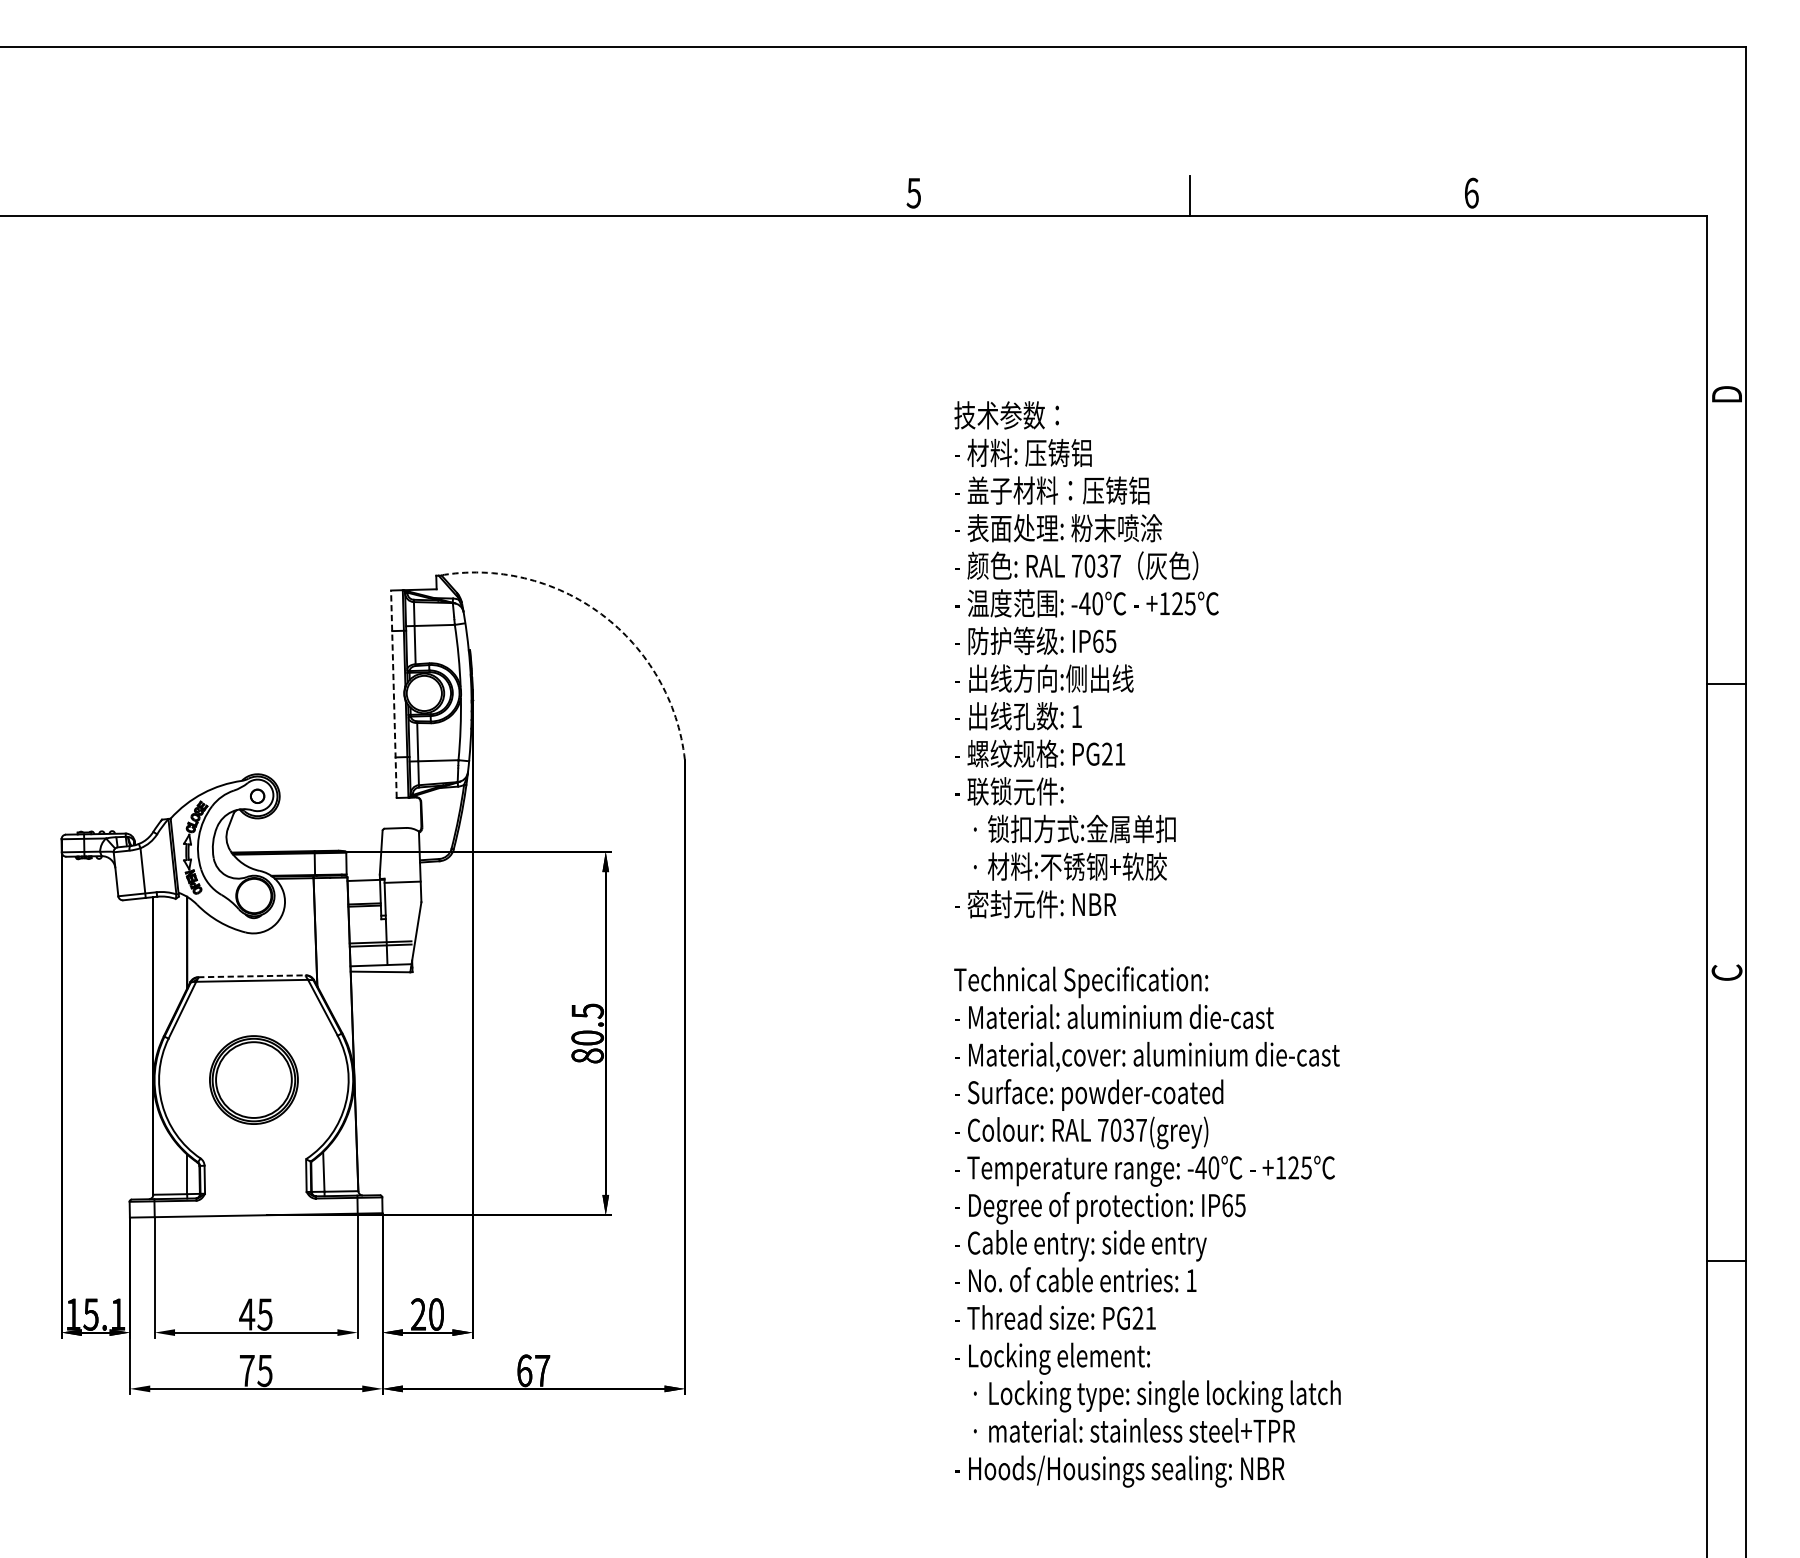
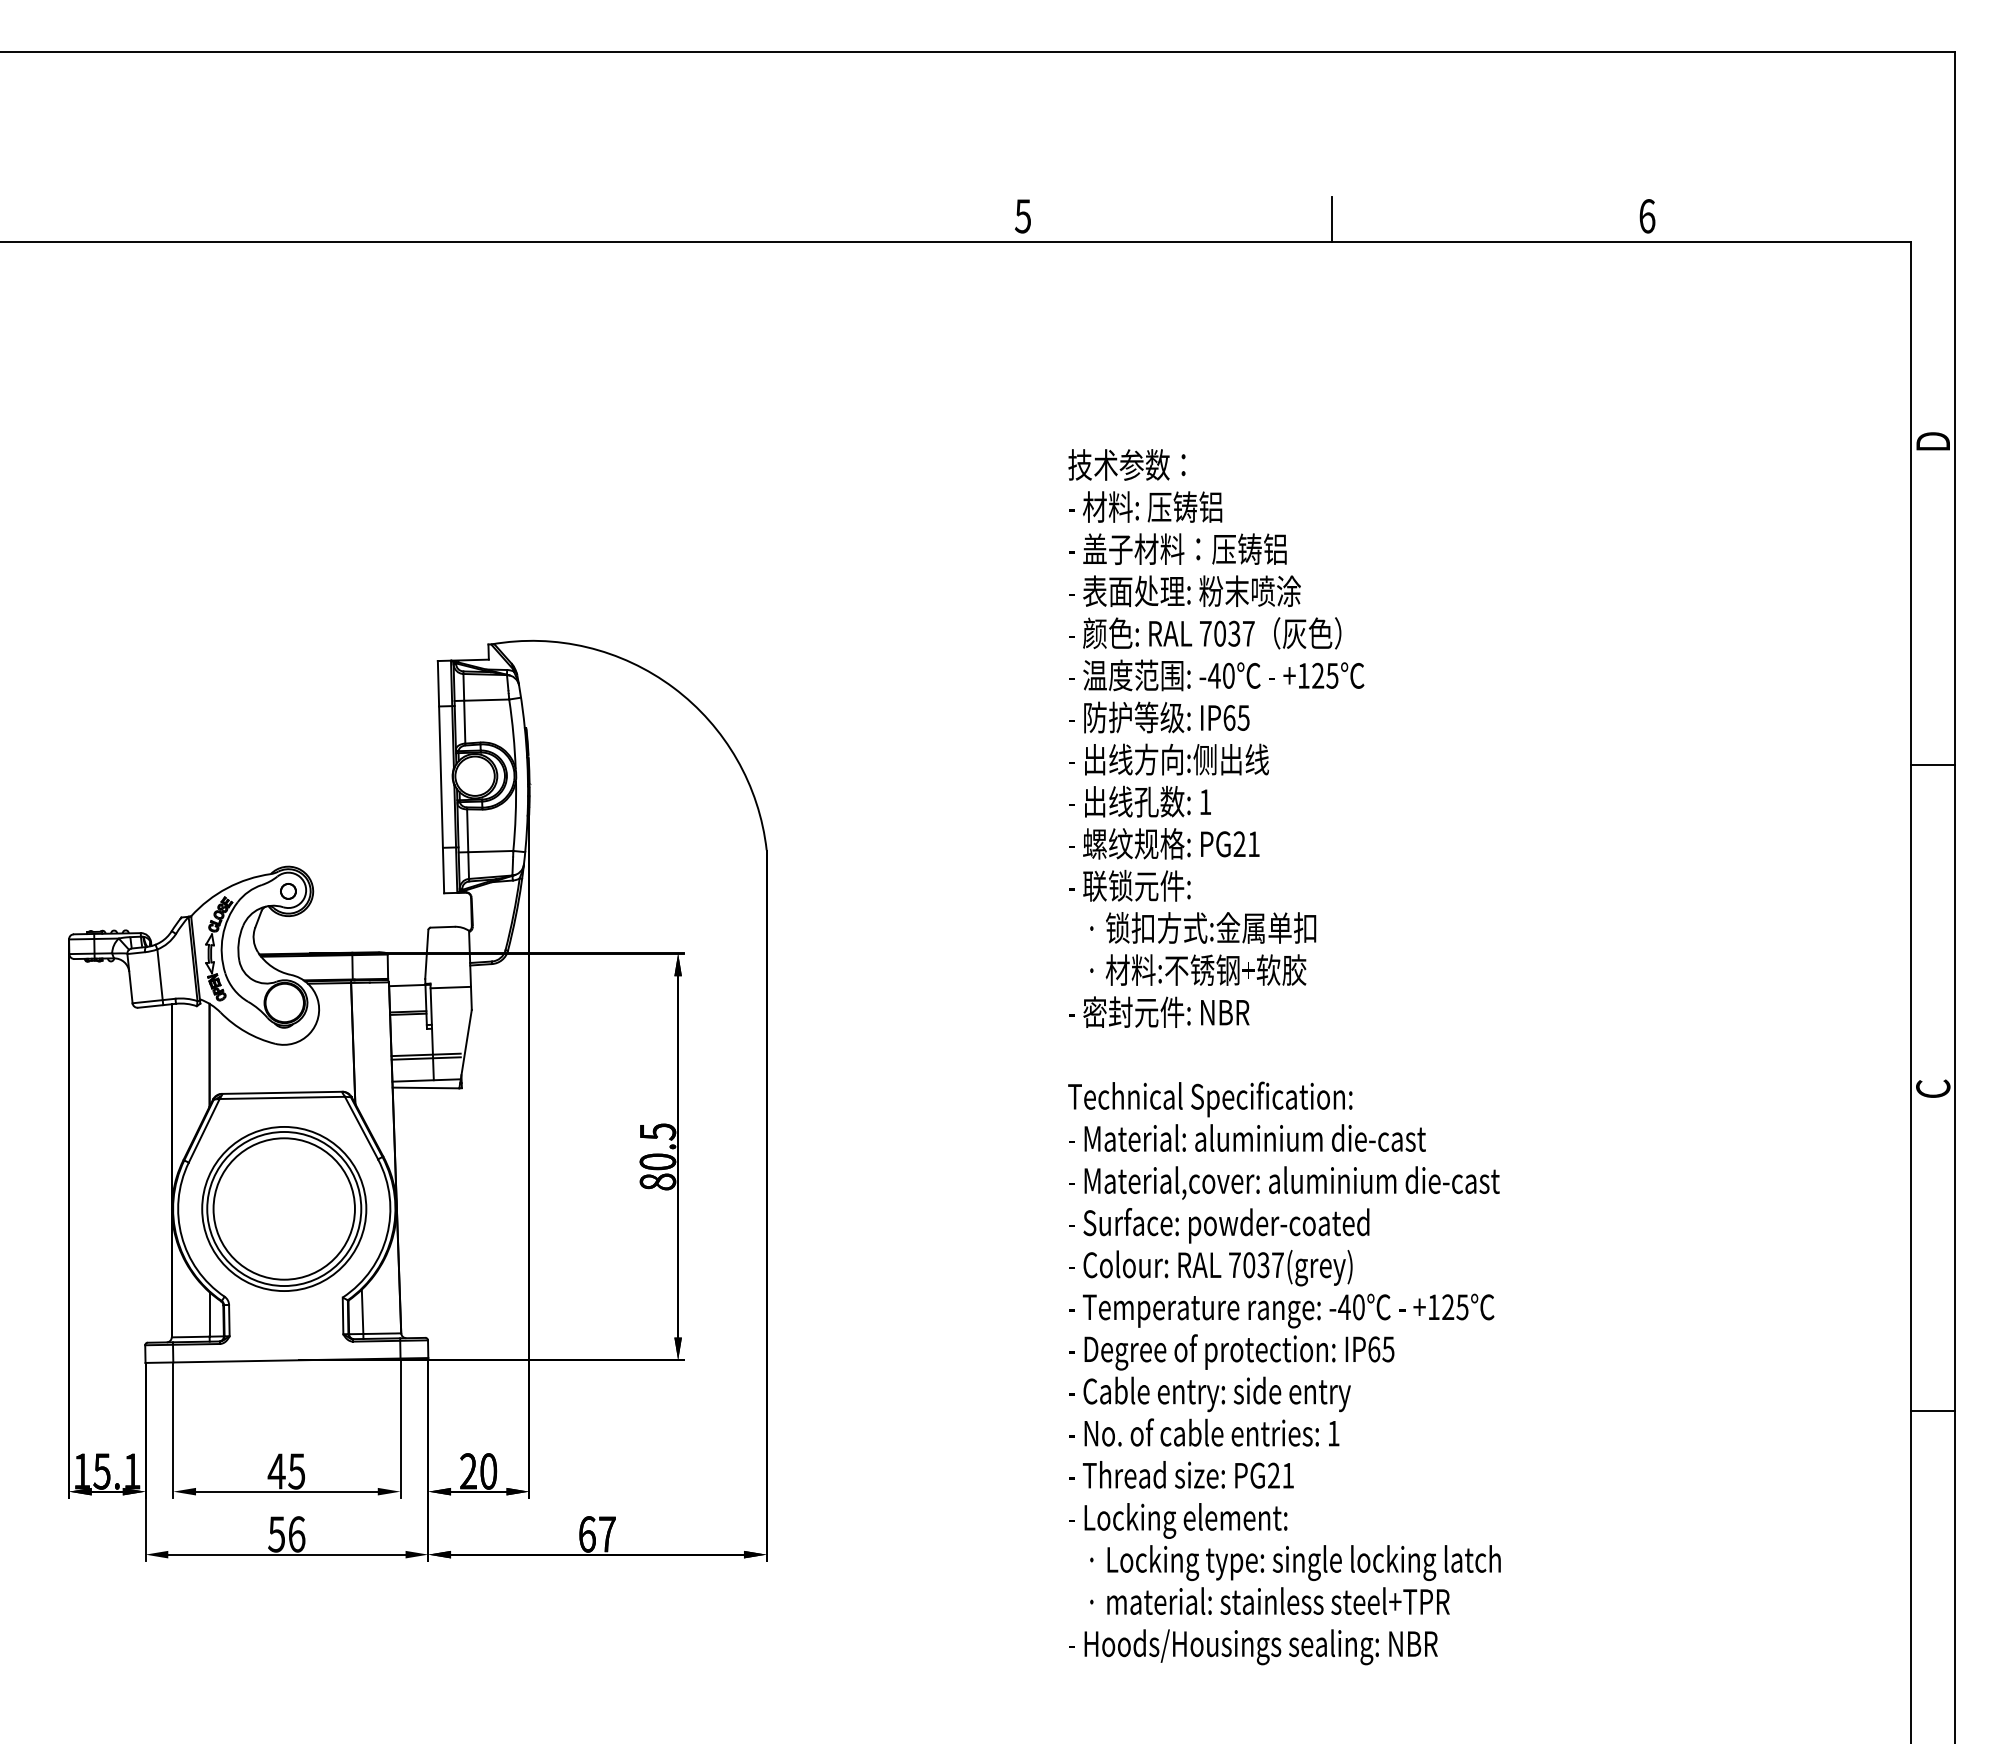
arc: (601, 614) -> (673, 687), dashed -> solid
line: (394, 693) -> (441, 776), dashed -> solid
line: (252, 975) -> (282, 1092), dashed -> solid
part: (254, 1079) -> (284, 1208), size x1.67
text: (255, 1370) -> (286, 1534), 75 -> 56

